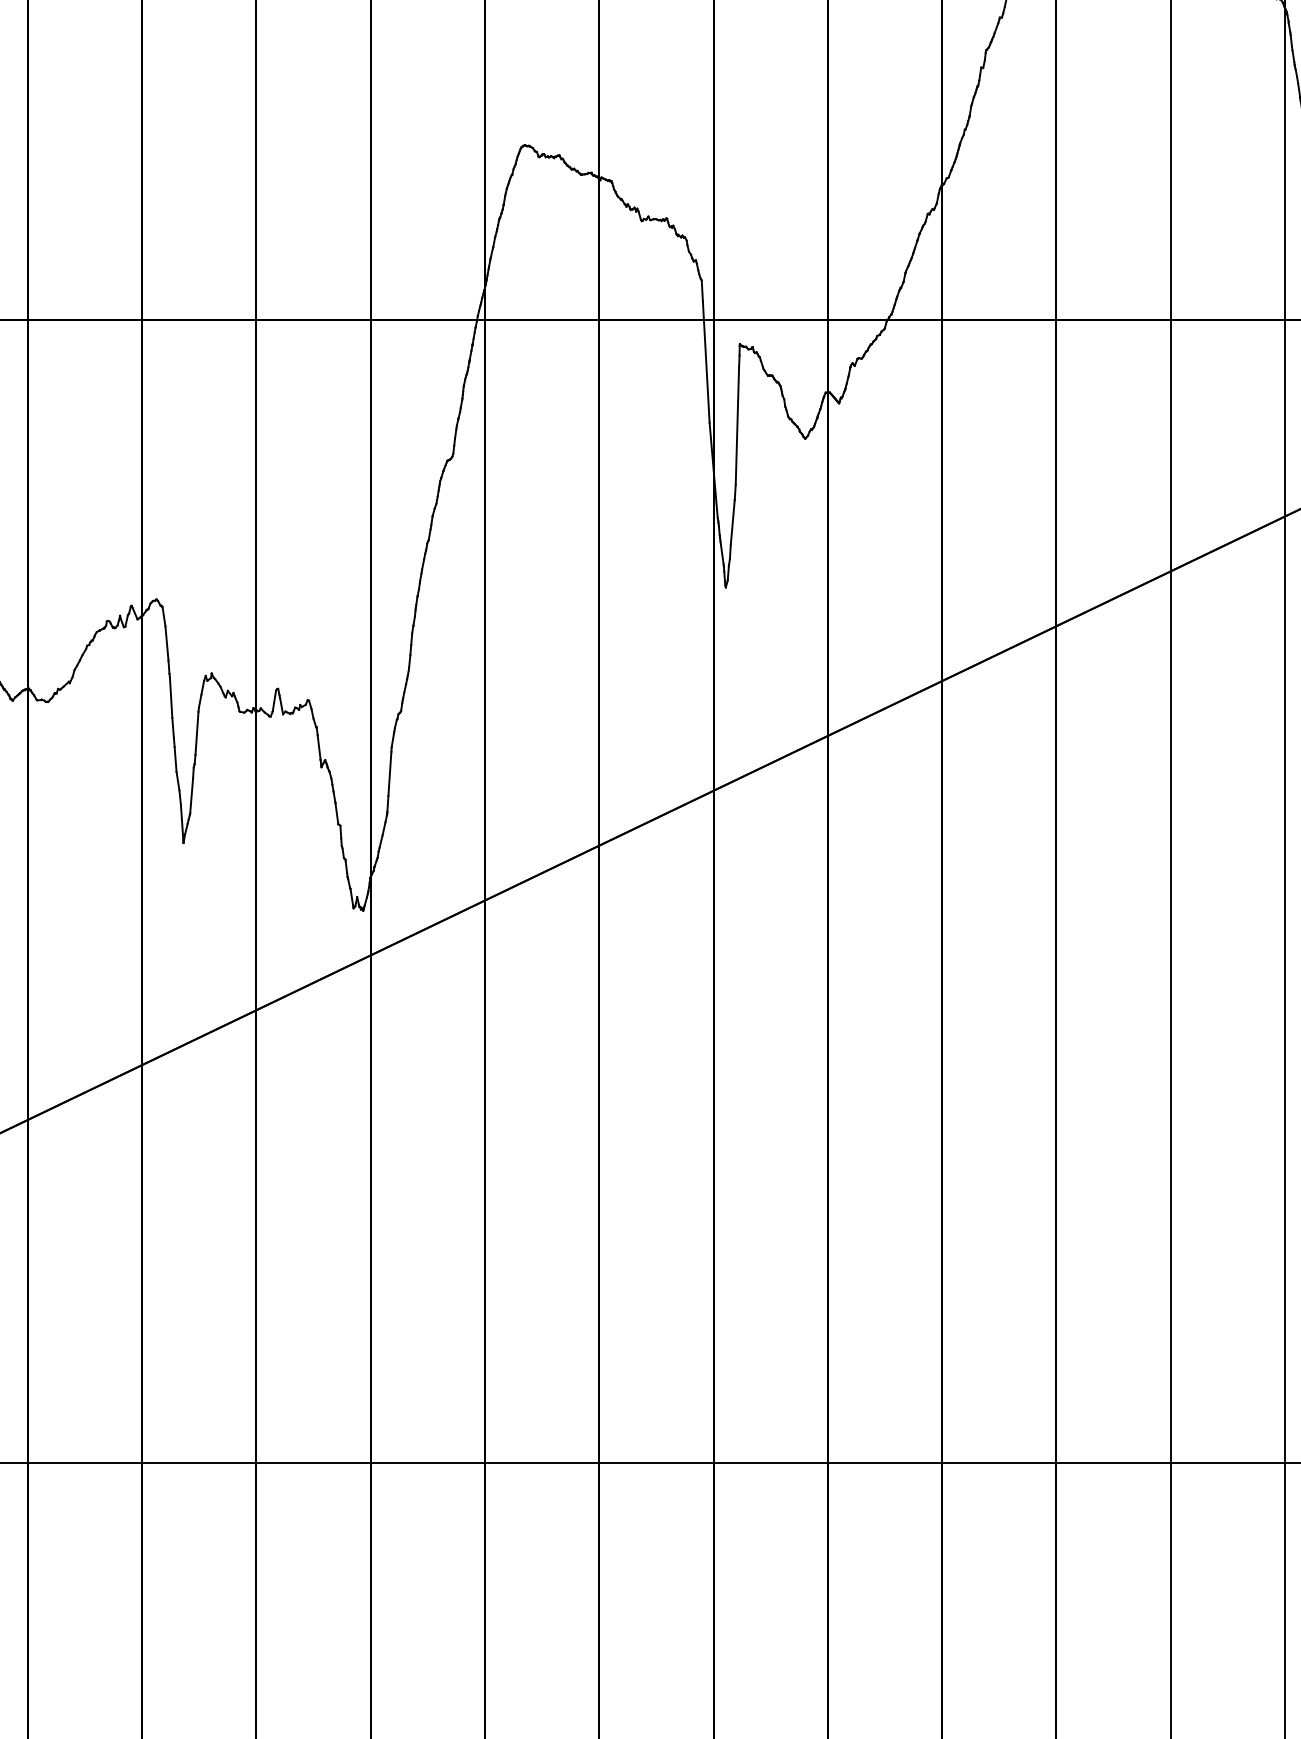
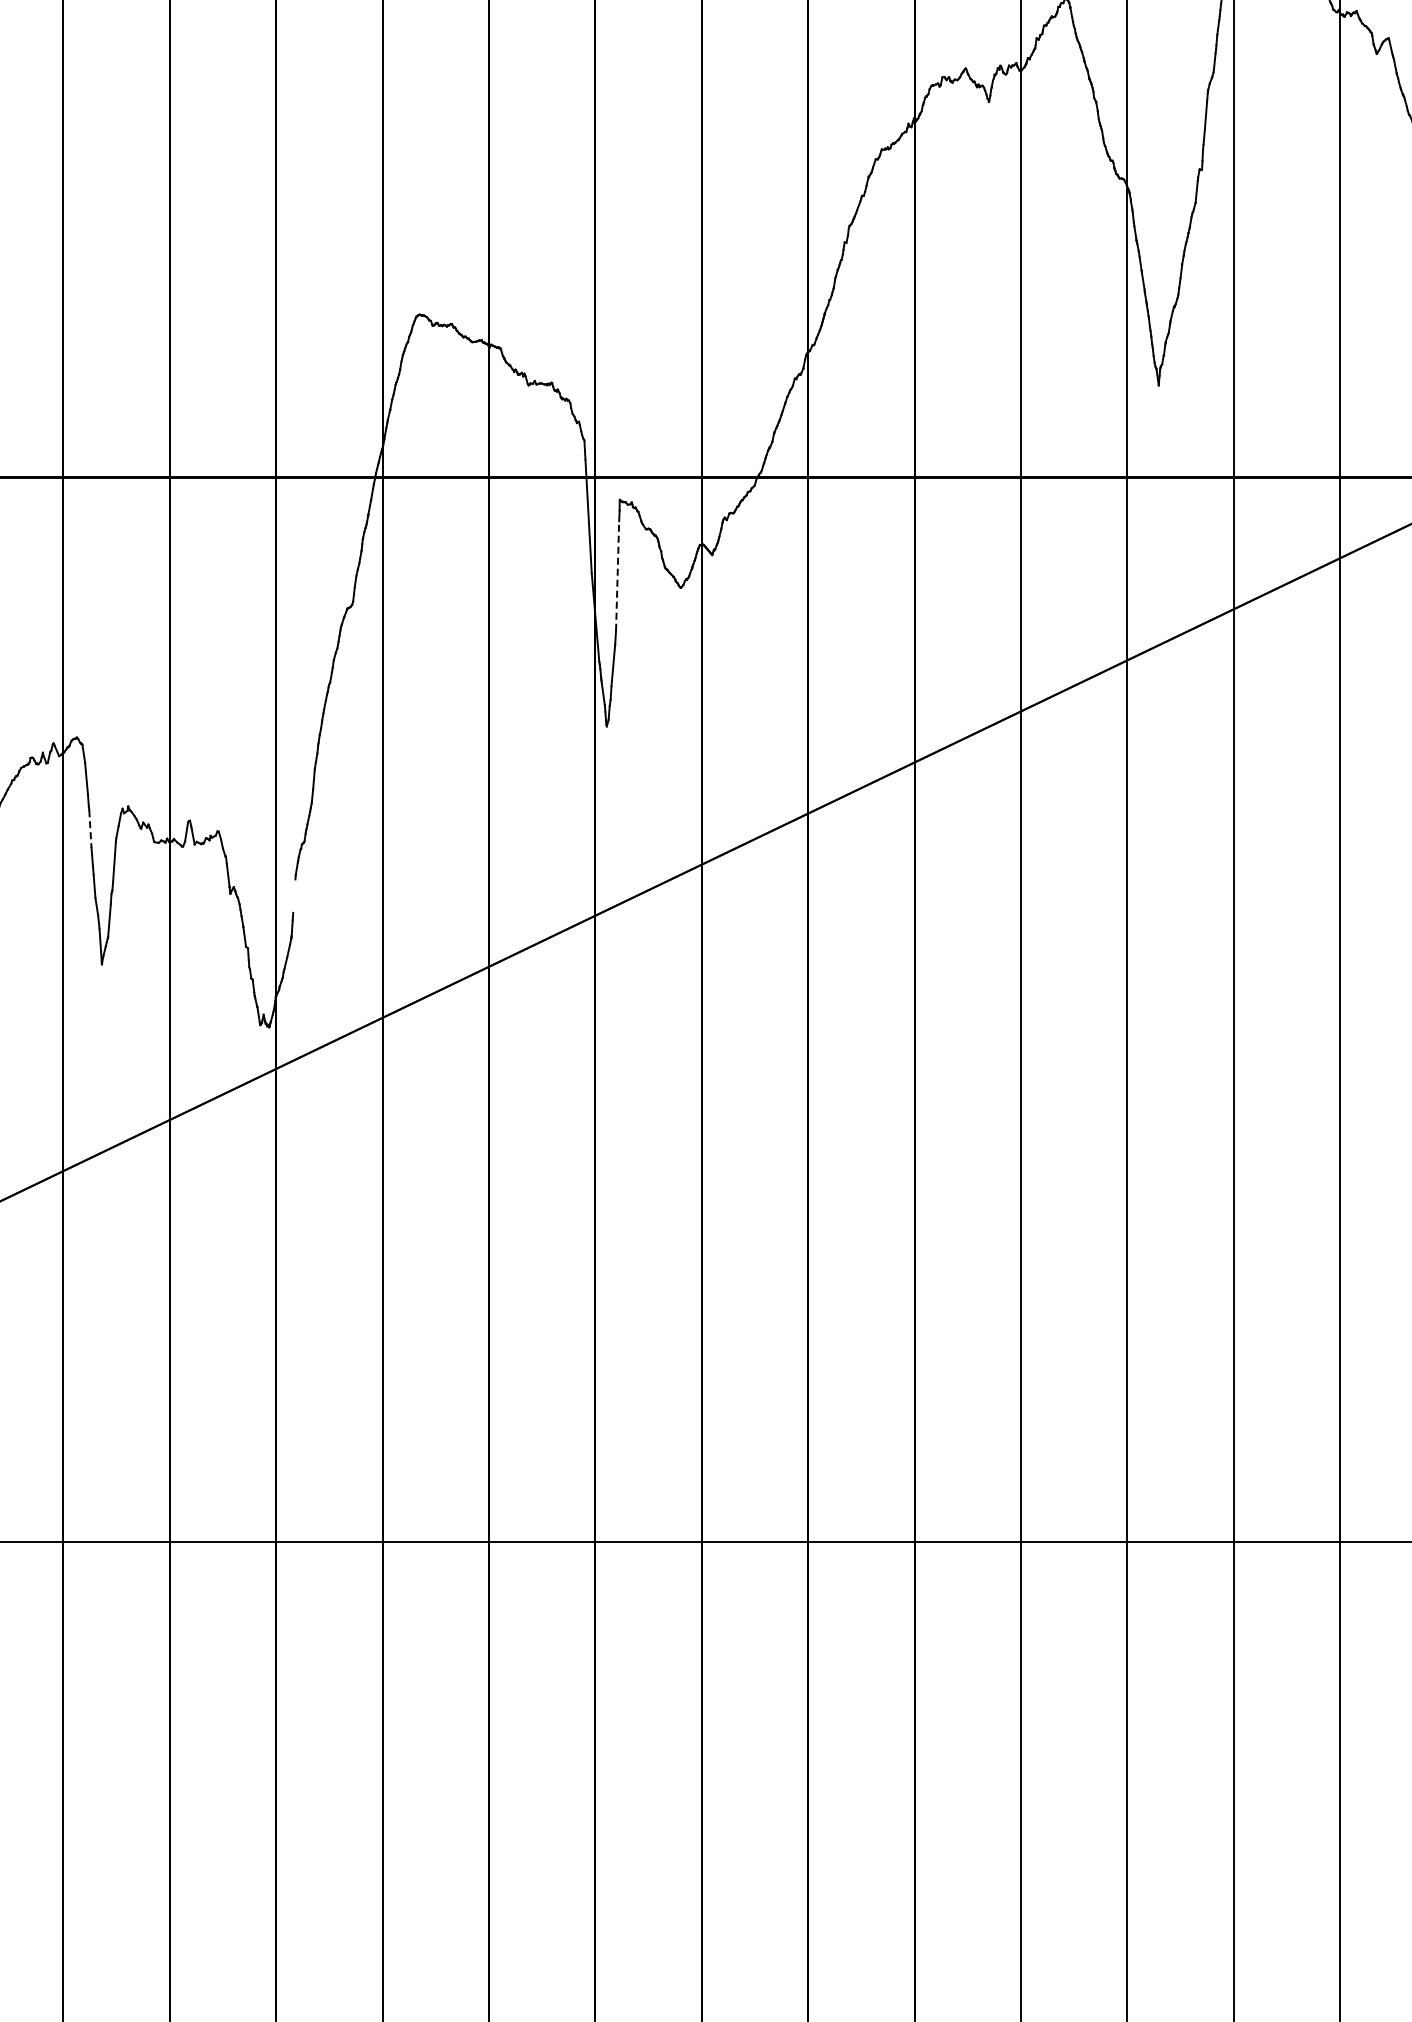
line: (737, 425) -> (617, 575), solid -> dashed
line: (171, 698) -> (90, 829), solid -> dashed
line: (390, 769) -> (294, 895), removed

